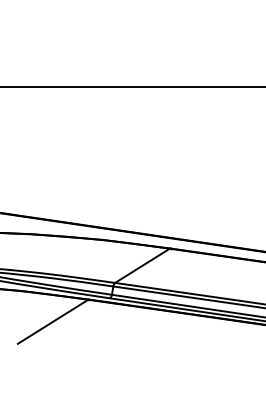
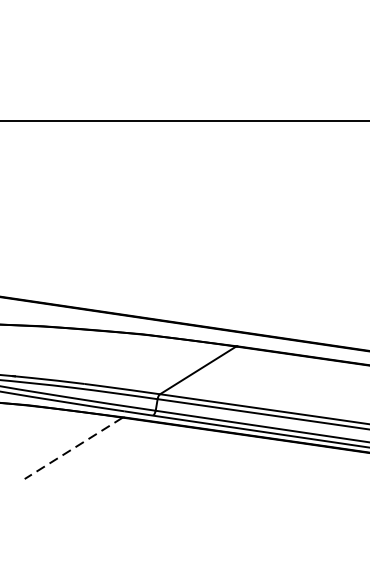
line: (53, 321) -> (74, 447), solid -> dashed

